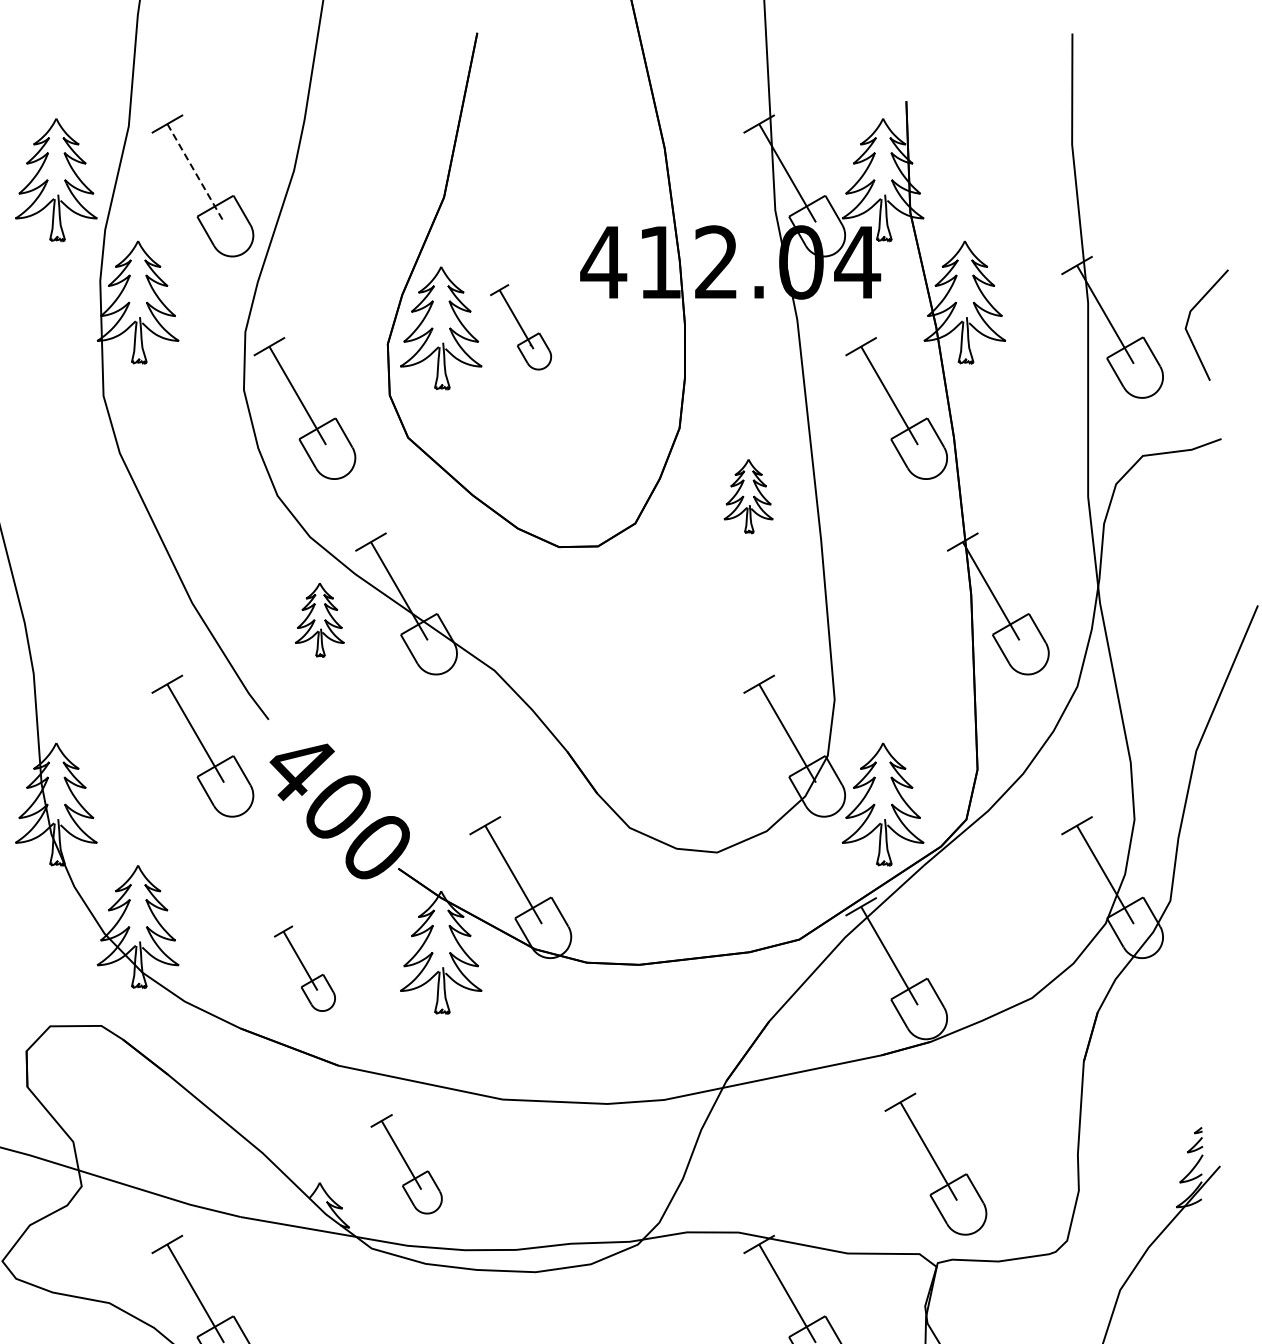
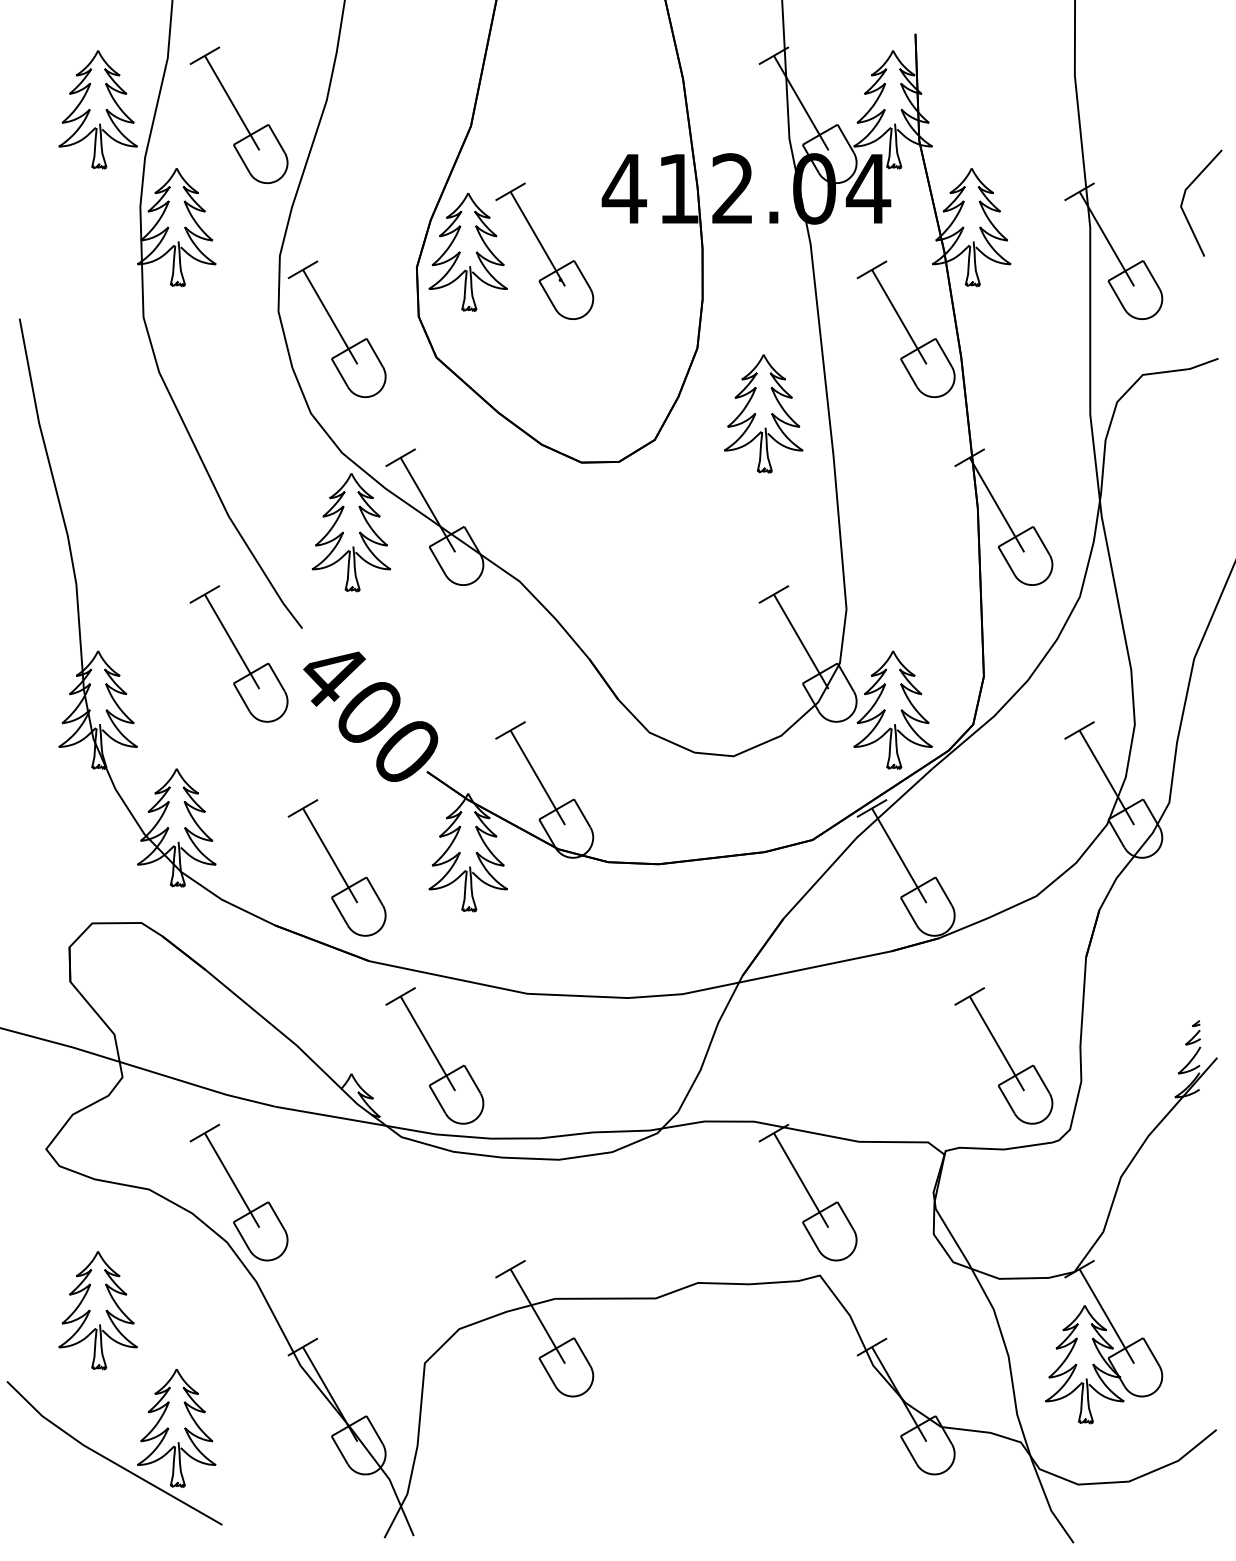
line: (196, 173) -> (232, 103), dashed -> solid
line: (1189, 320) -> (1184, 198), moved
part: (520, 326) -> (544, 250), size x1.67
part: (748, 496) -> (763, 413), size x1.67
part: (319, 619) -> (351, 532), size x1.67
part: (304, 968) -> (336, 867), size x1.67
part: (406, 1163) -> (434, 1055), size x1.43
part: (935, 1163) -> (1003, 1055), moved

